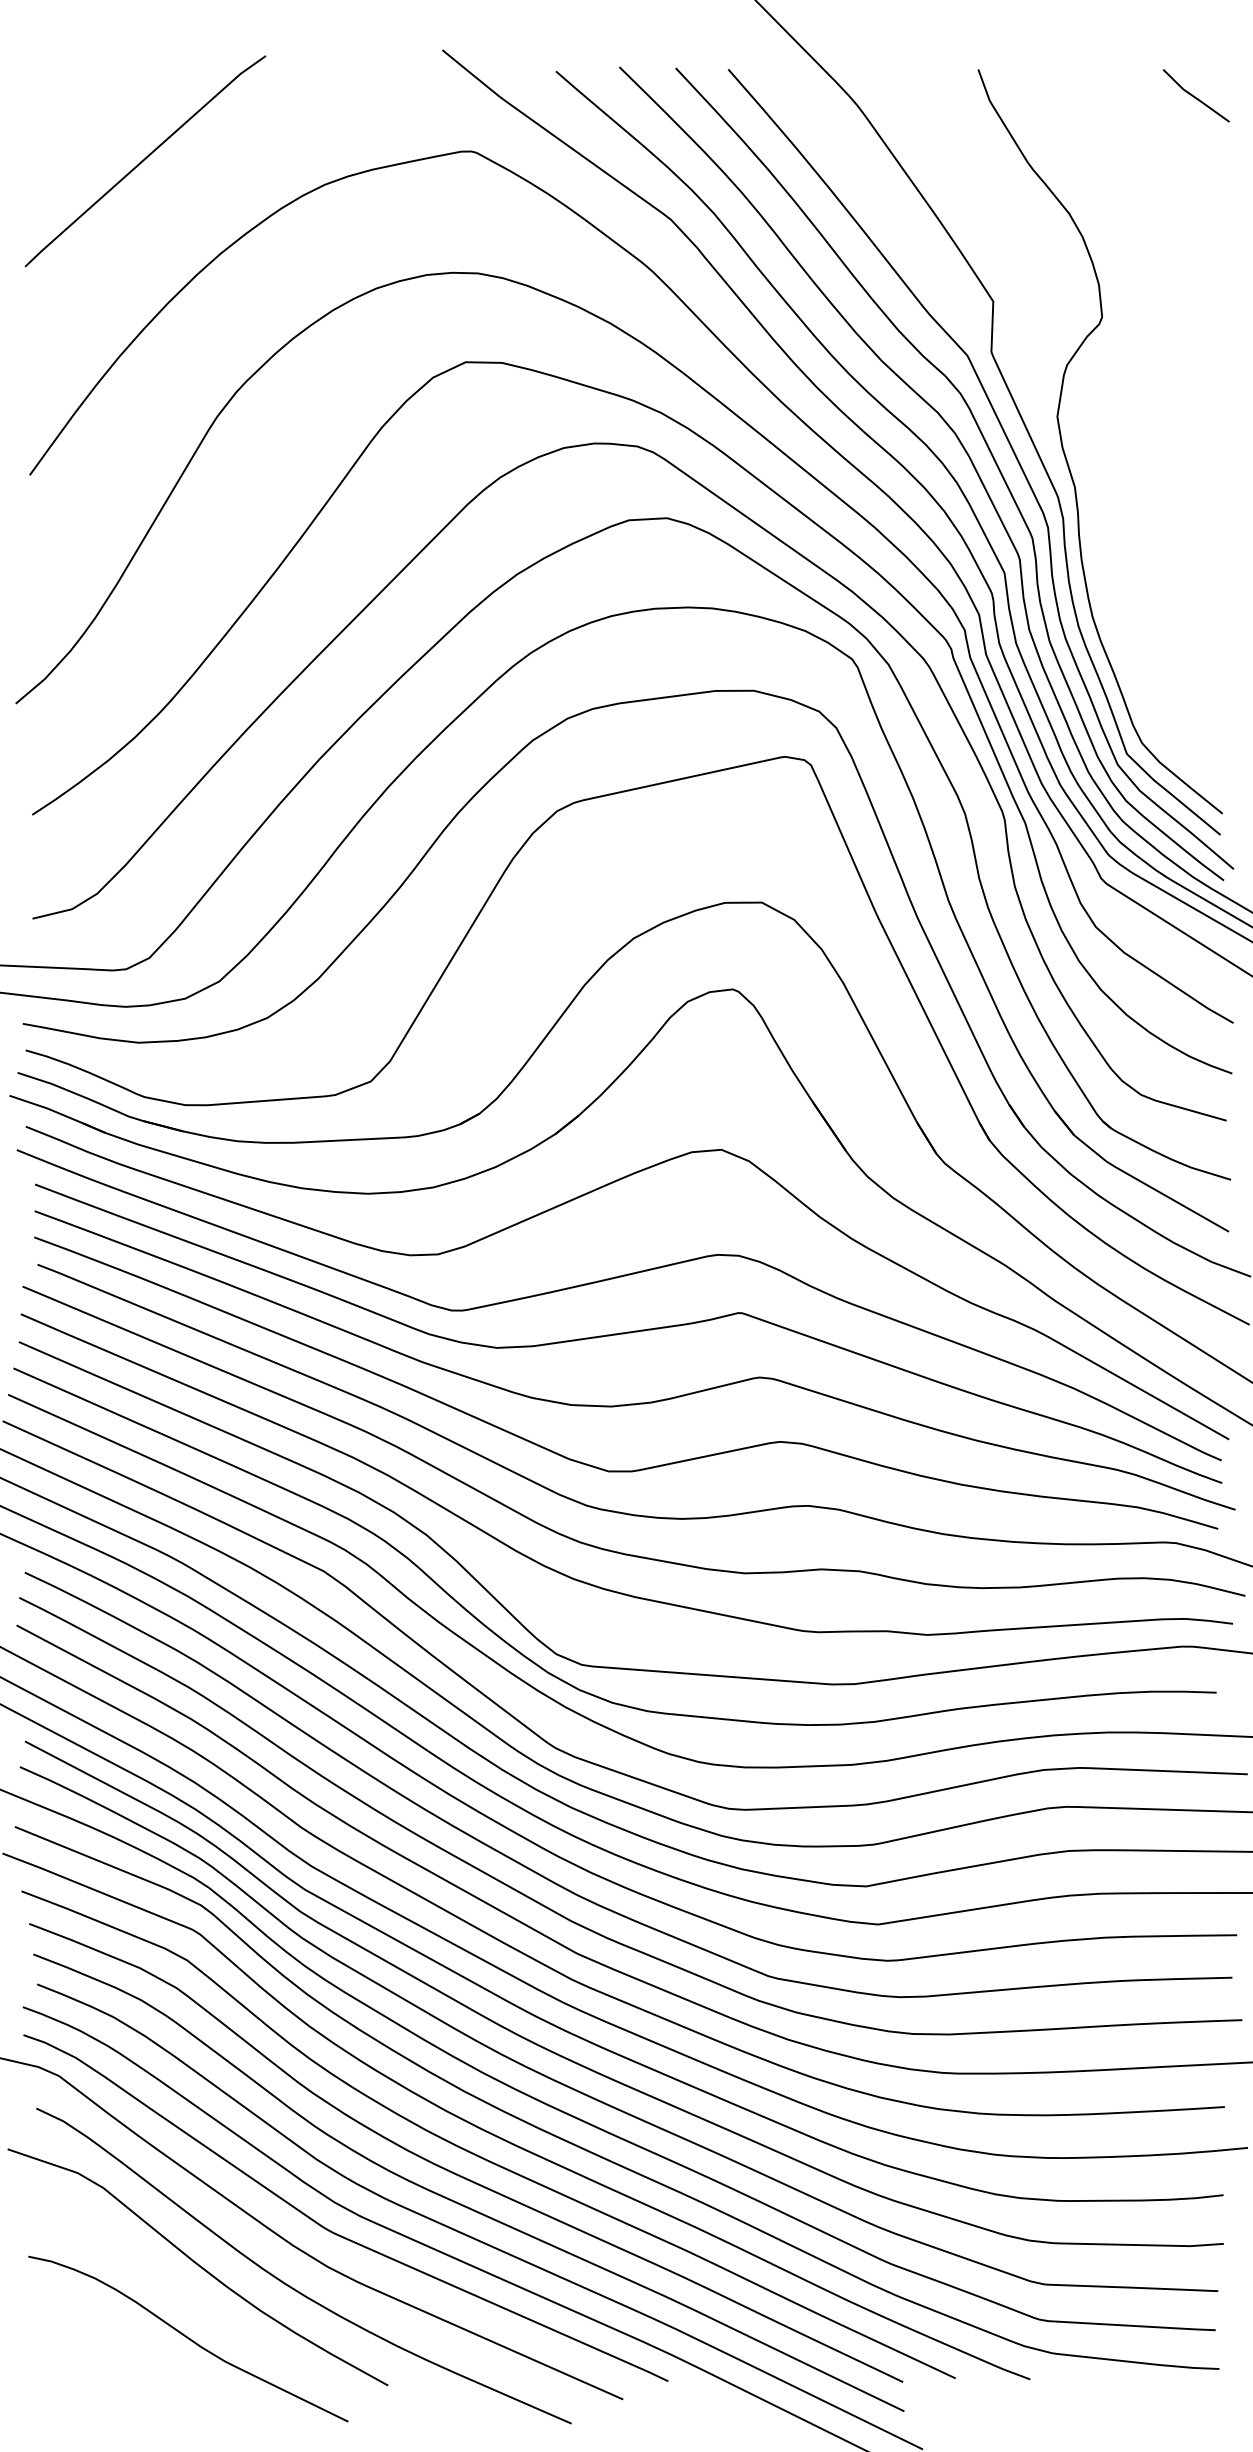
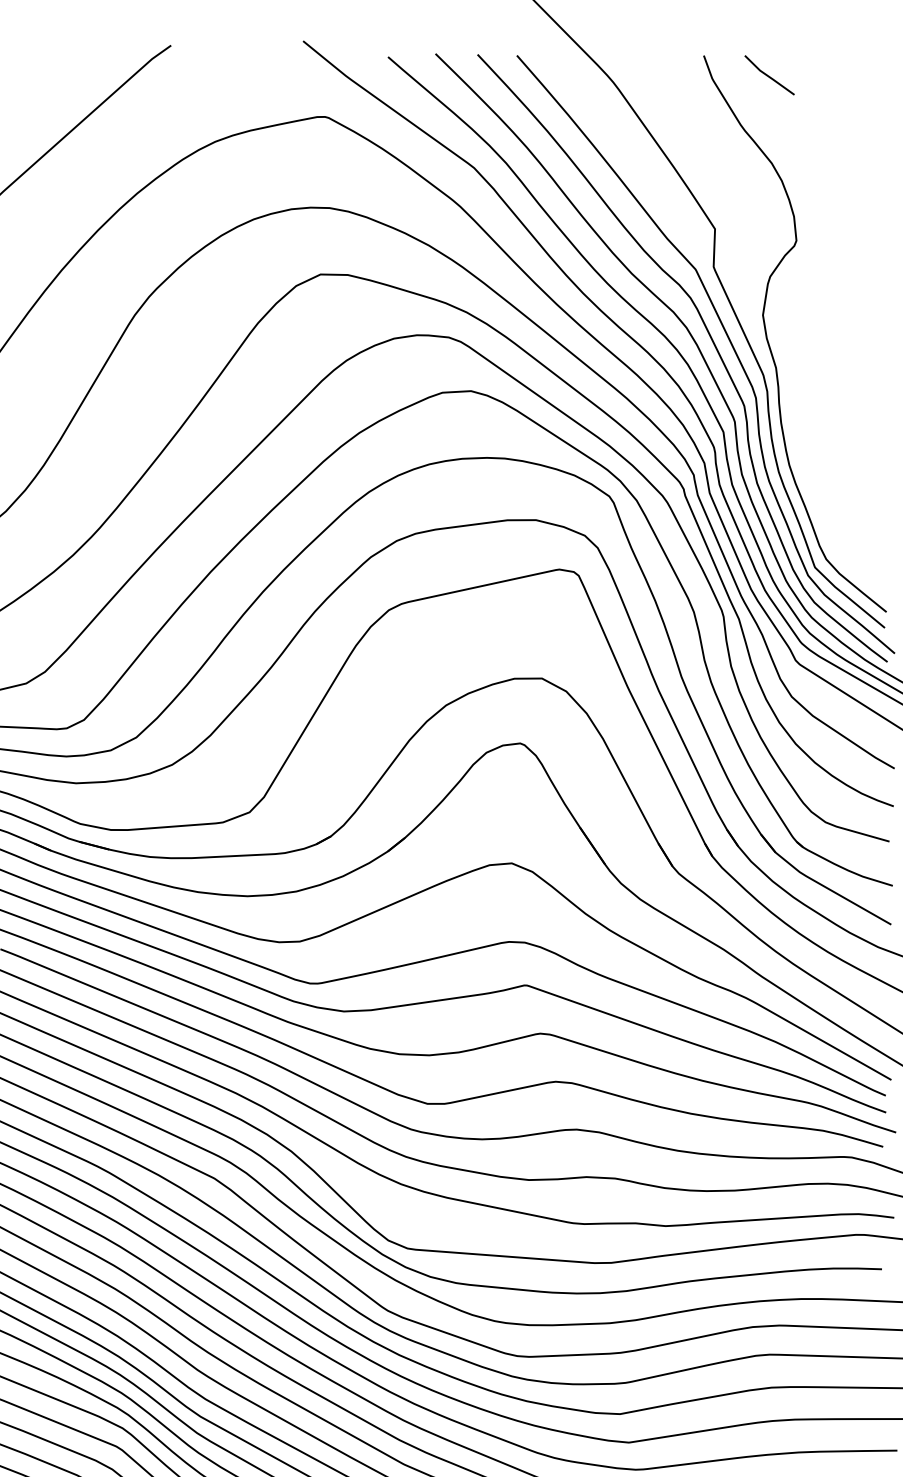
line: (1194, 95) -> (768, 75), moved

